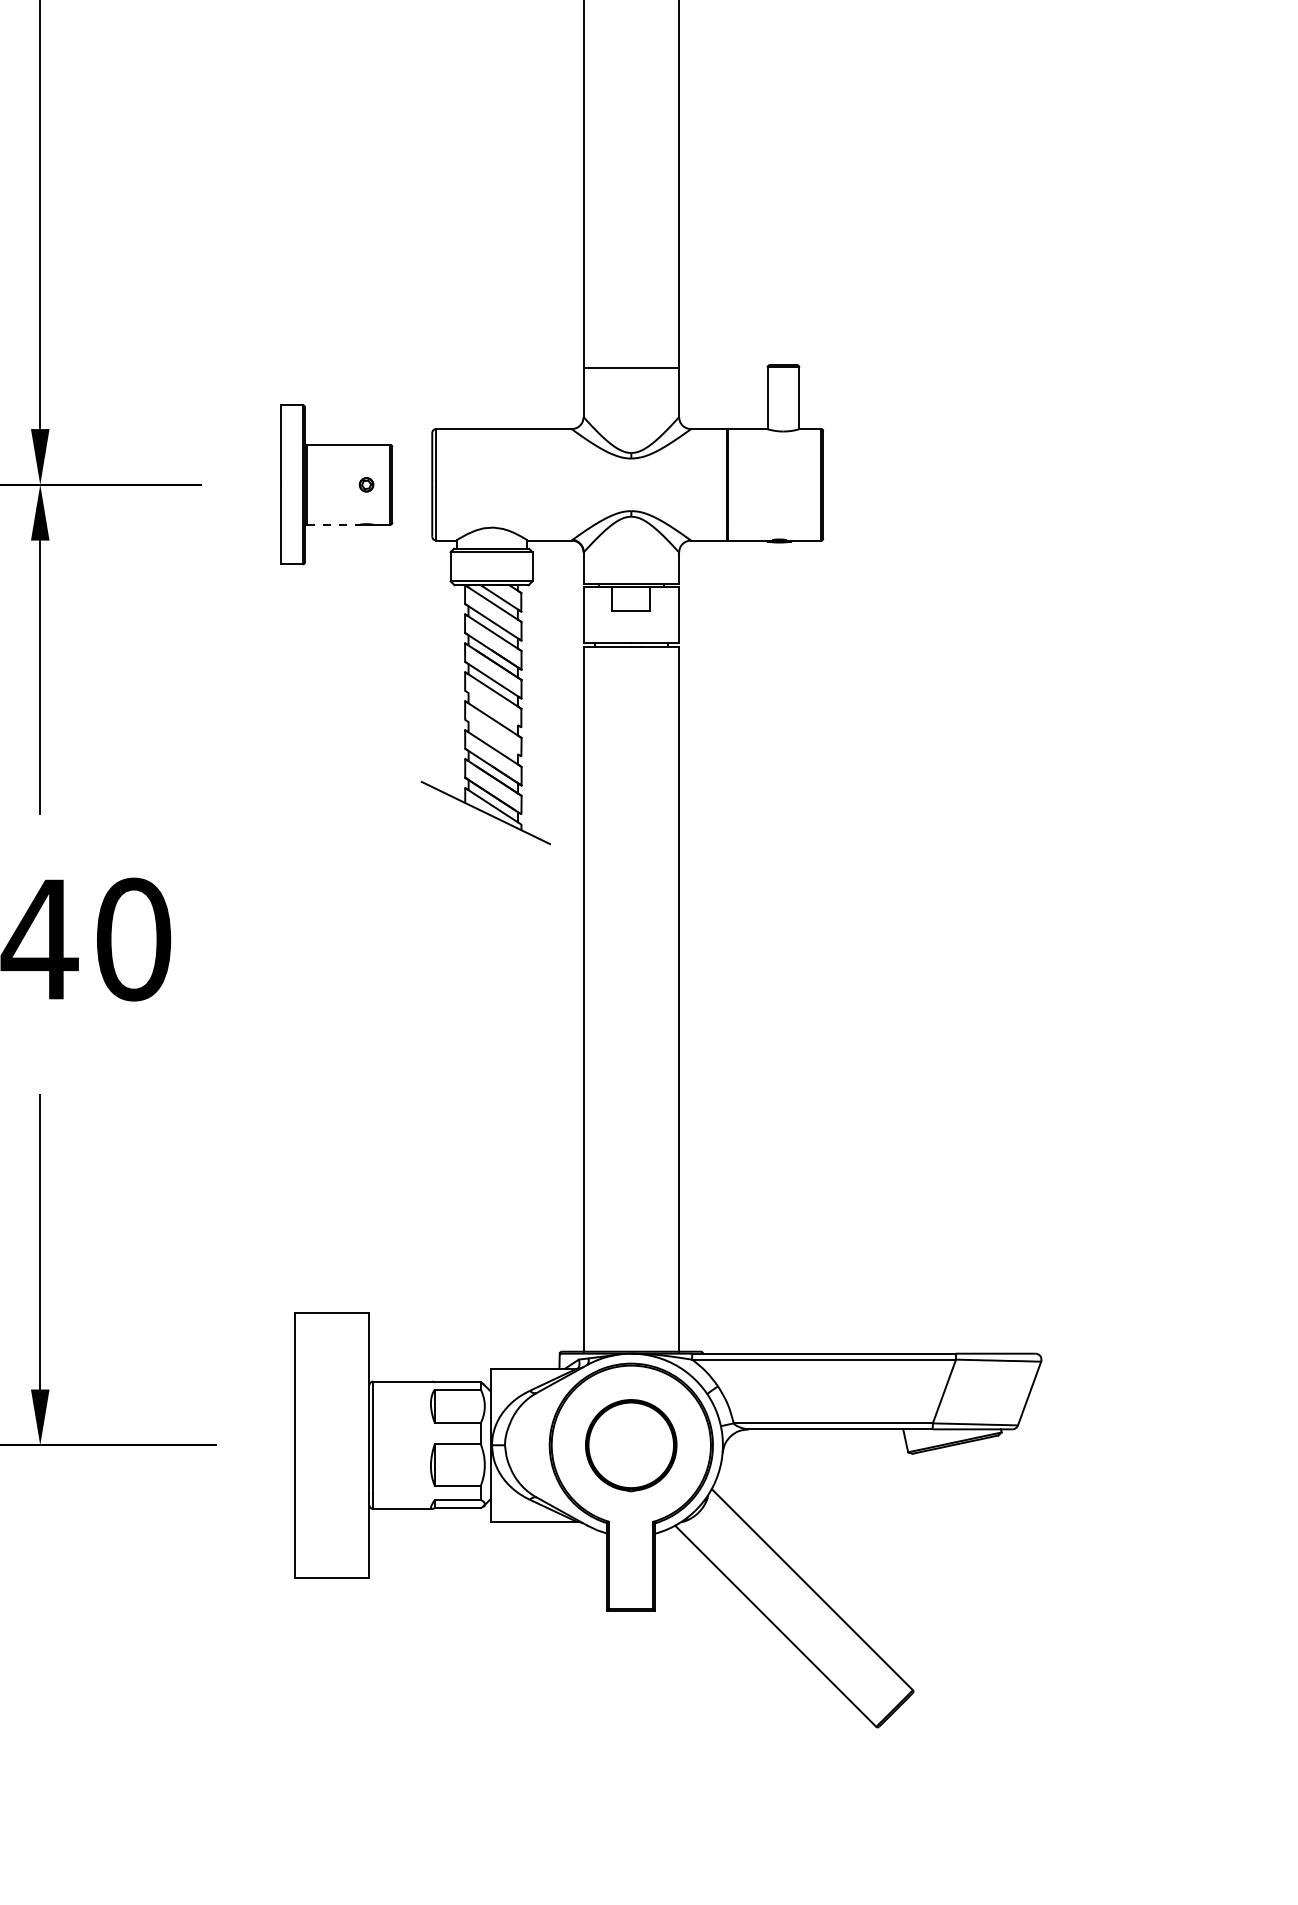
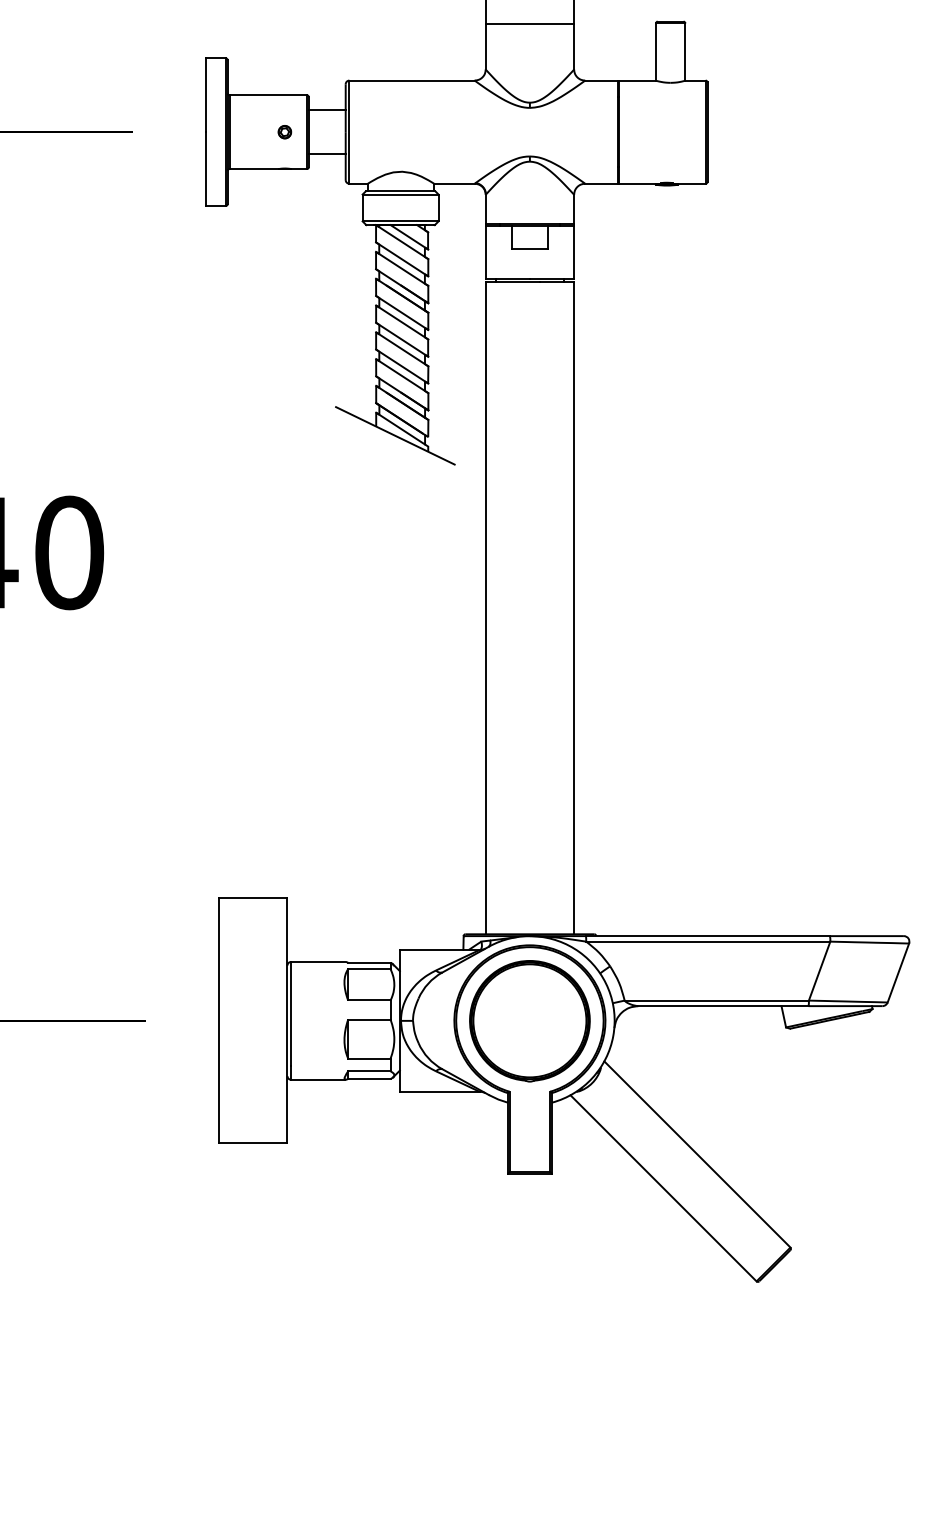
line: (412, 460) -> (327, 109), added
line: (412, 508) -> (327, 154), added
line: (333, 524) -> (254, 168), dashed -> solid
line: (493, 708) -> (402, 339), added
line: (493, 737) -> (402, 365), added
part: (630, 1445) -> (529, 1021), size x1.43

